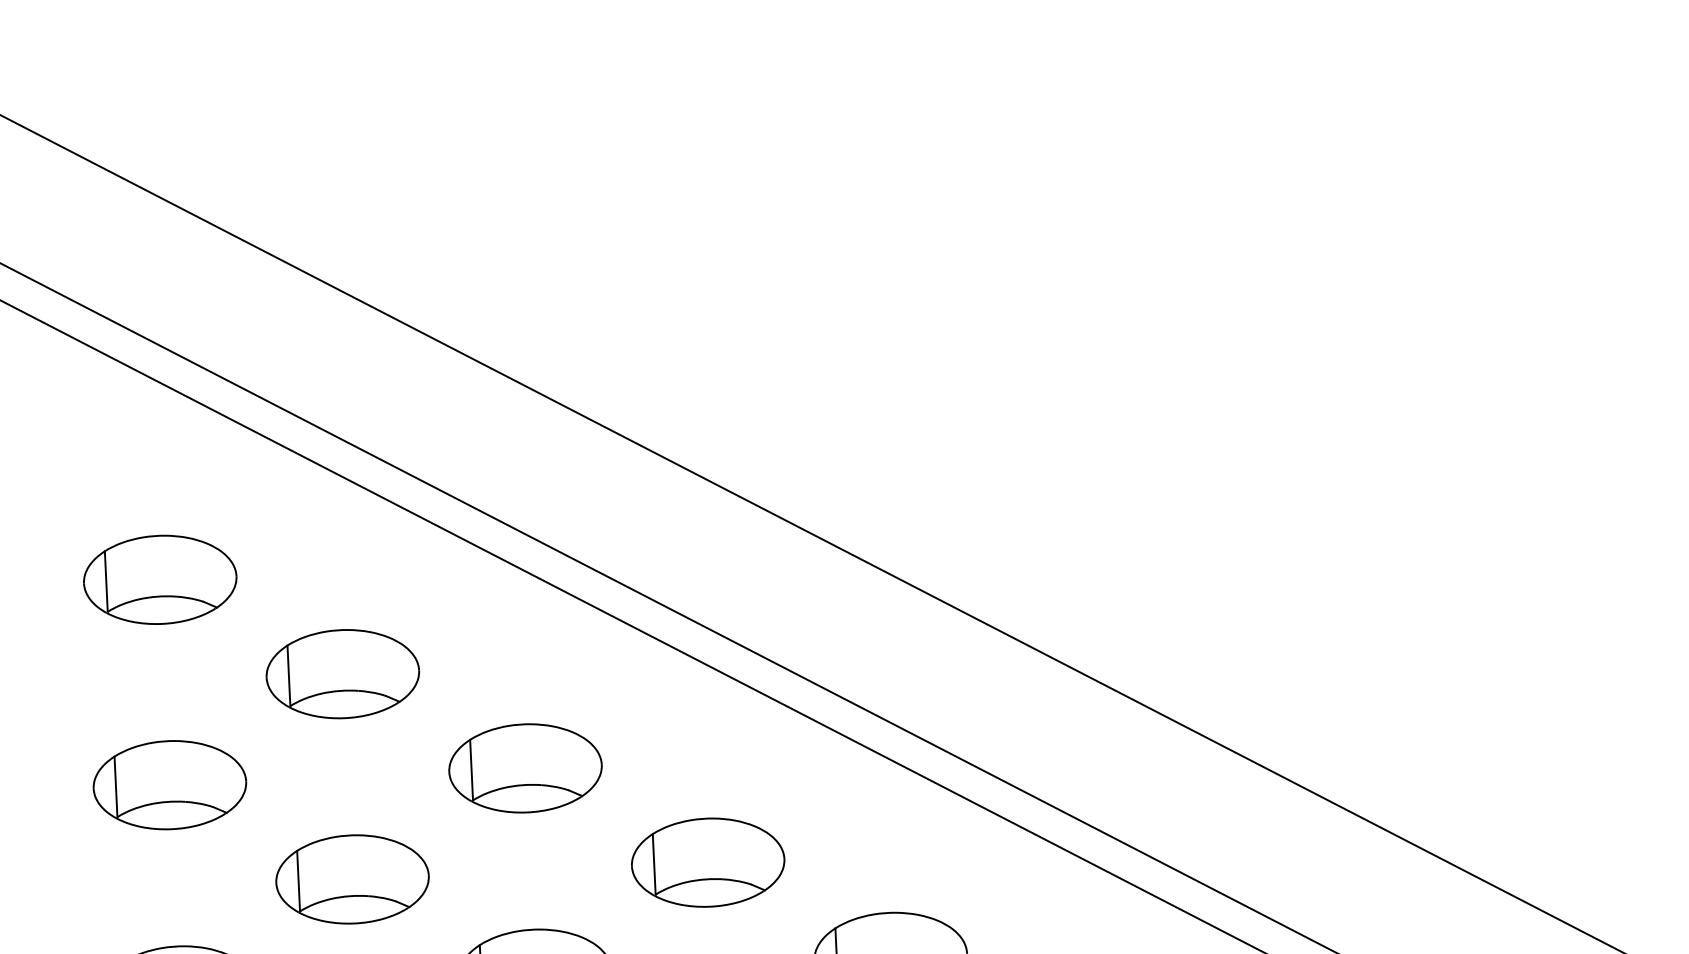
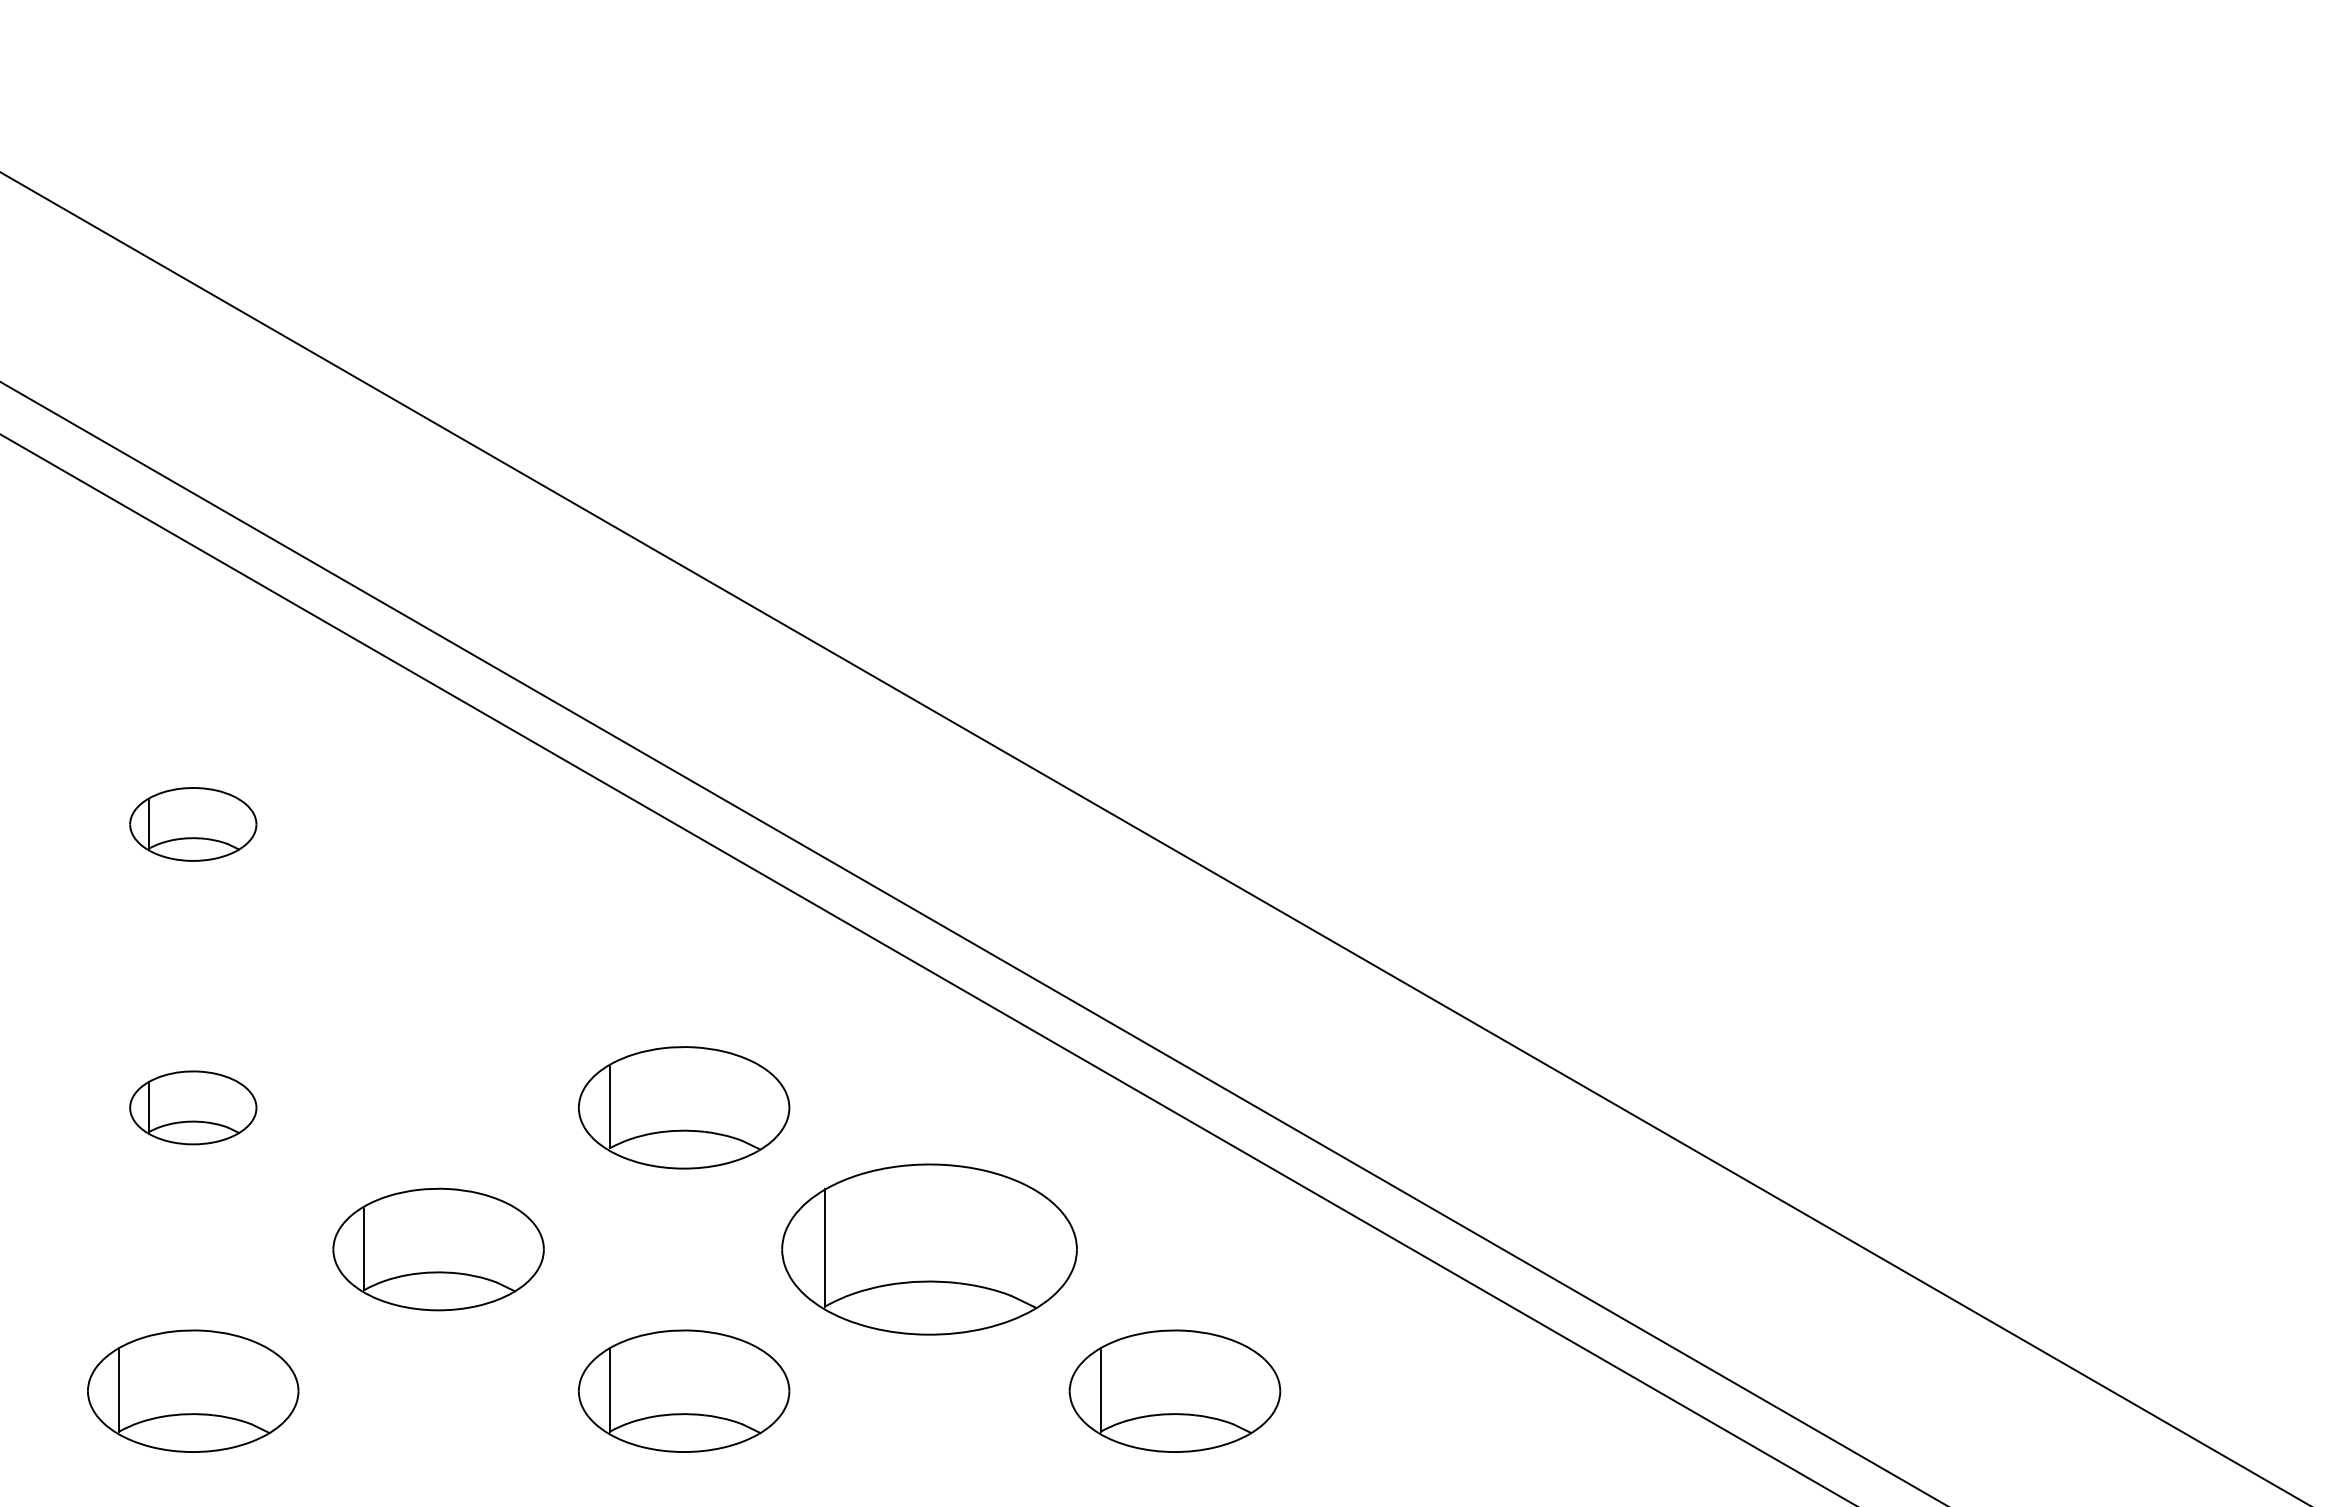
part: (160, 579) -> (193, 824), size x0.6
part: (342, 673) -> (438, 965), removed
part: (170, 784) -> (193, 1107), size x0.6
part: (708, 862) -> (929, 1249), size x1.4

